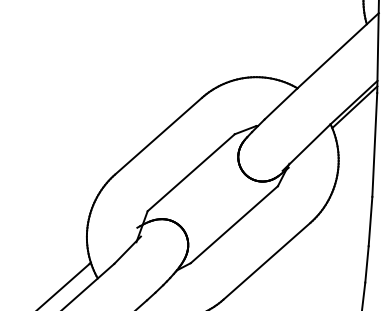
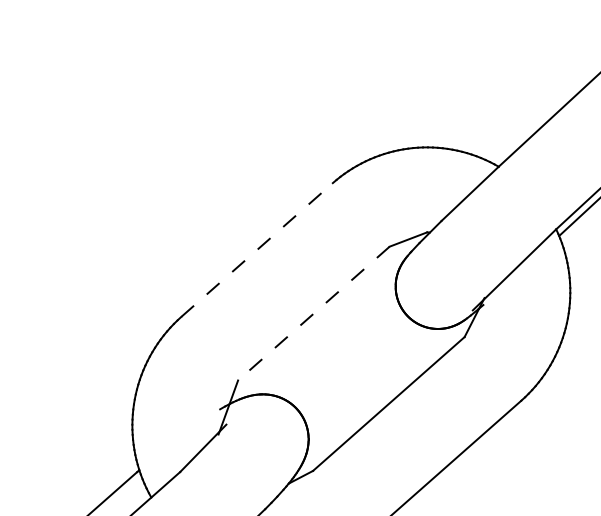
line: (158, 135) -> (256, 248), solid -> dashed
line: (190, 173) -> (312, 314), solid -> dashed

